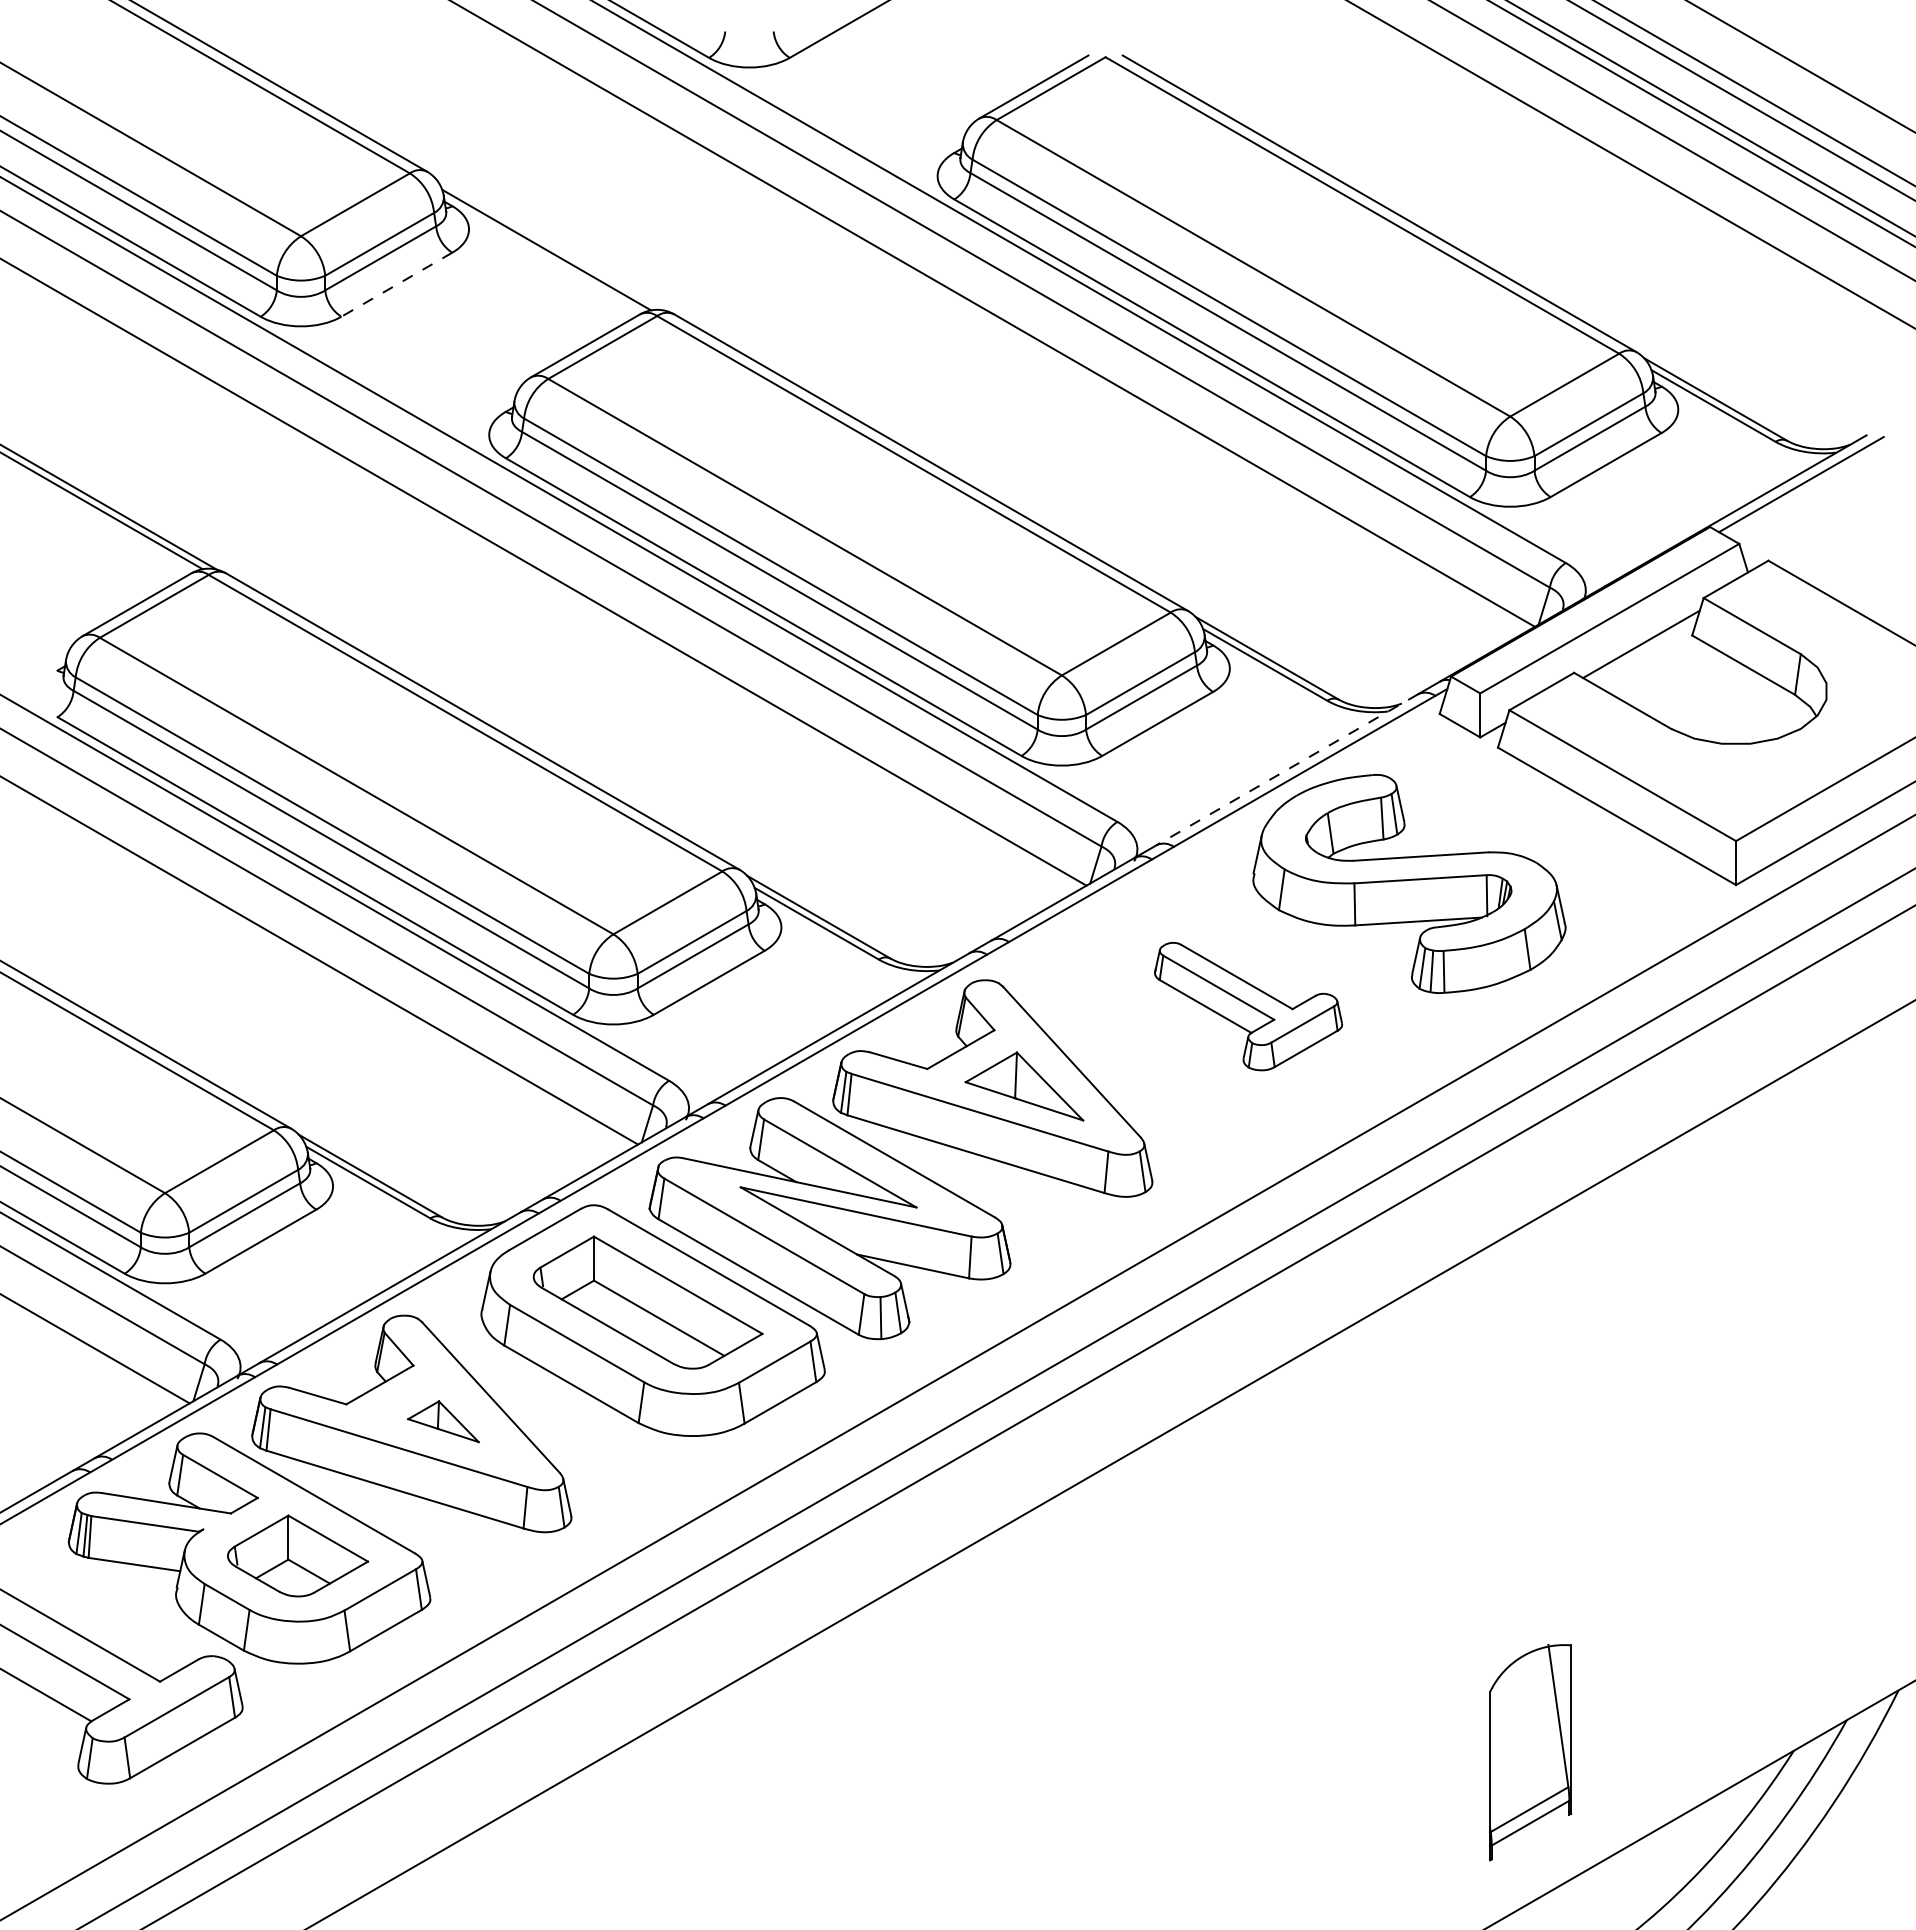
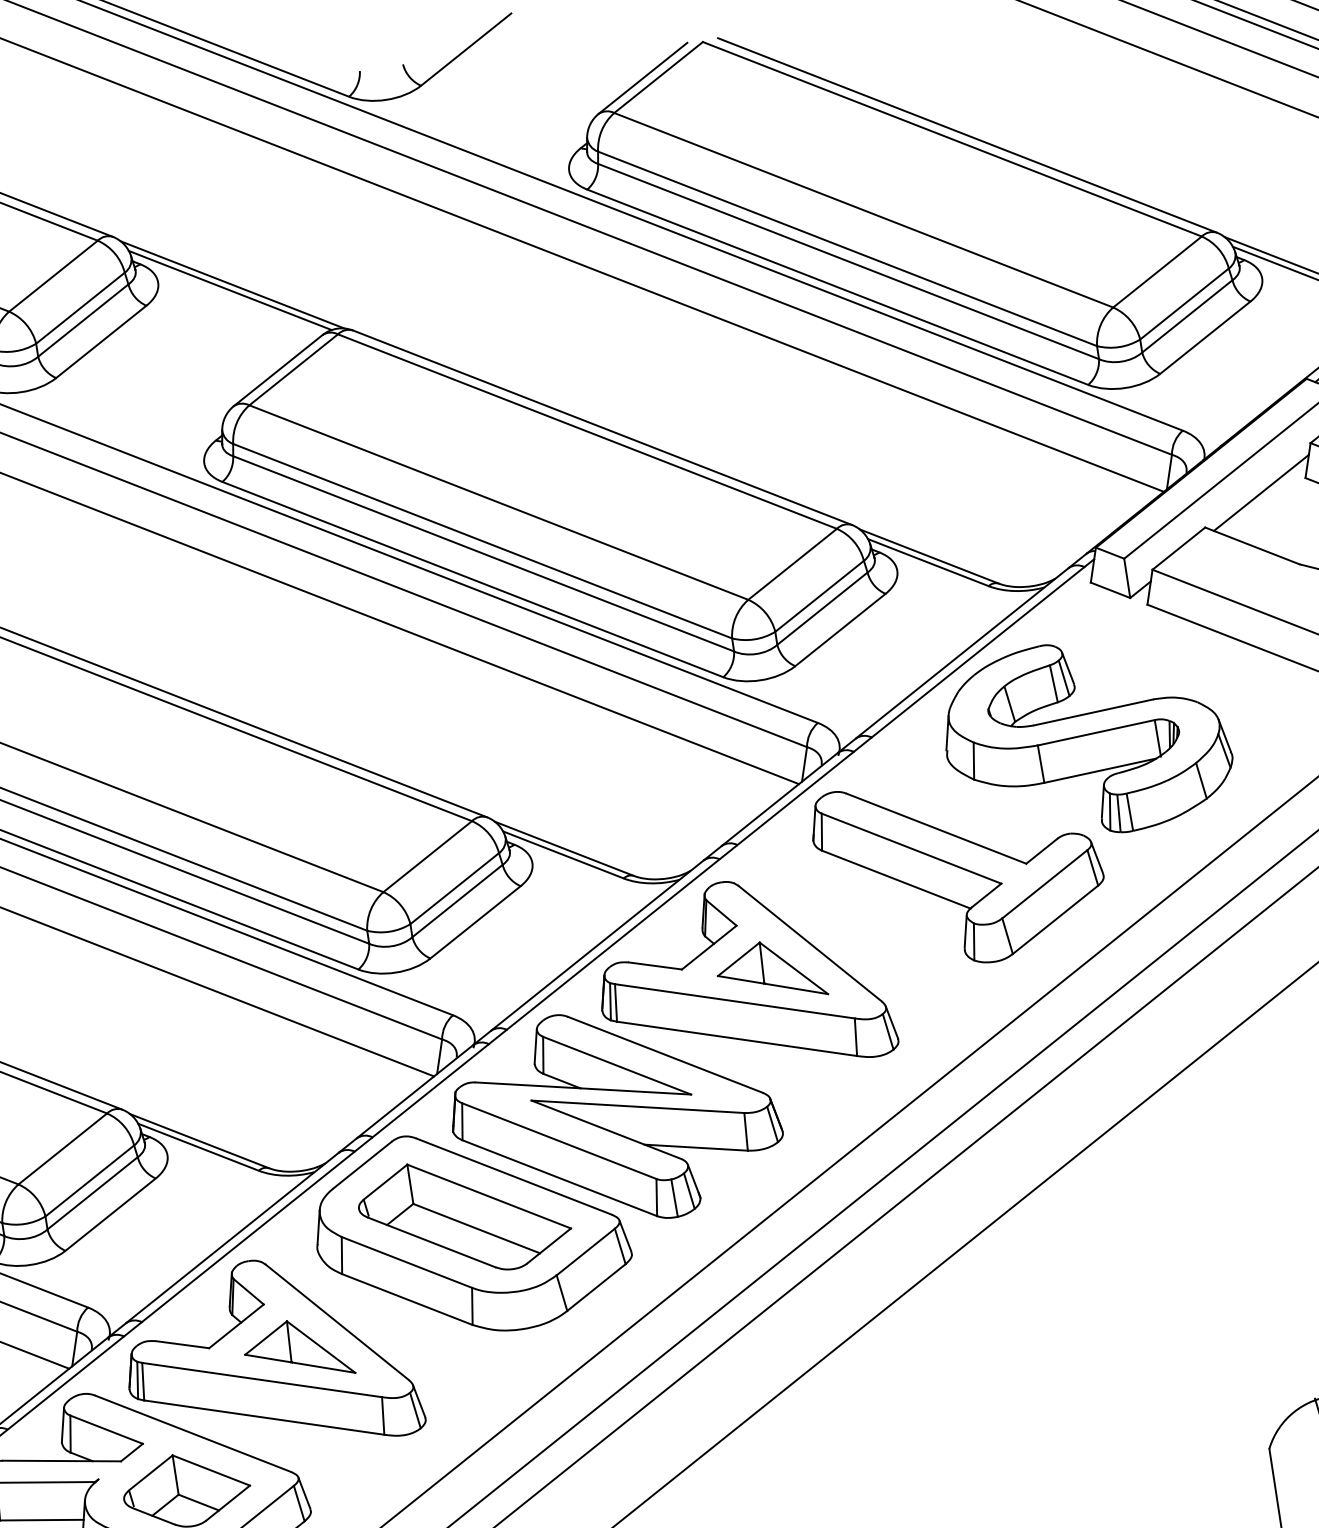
line: (549, 243) -> (231, 284), added
line: (396, 284) -> (100, 341), dashed -> solid
line: (1287, 769) -> (962, 652), dashed -> solid
part: (1248, 1006) -> (960, 869), size x1.67
part: (443, 1421) -> (298, 1350), size x1.67

